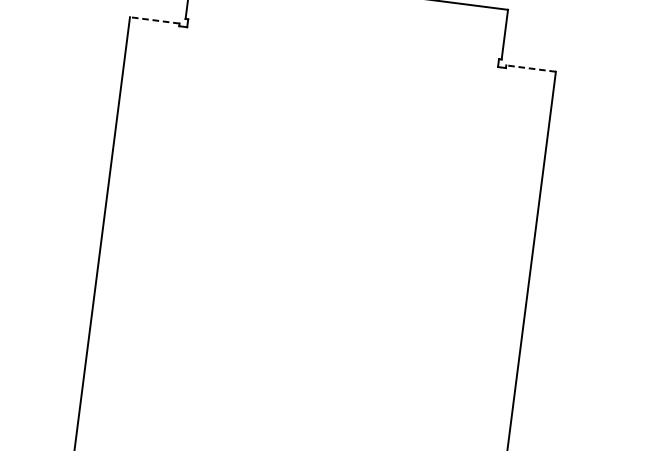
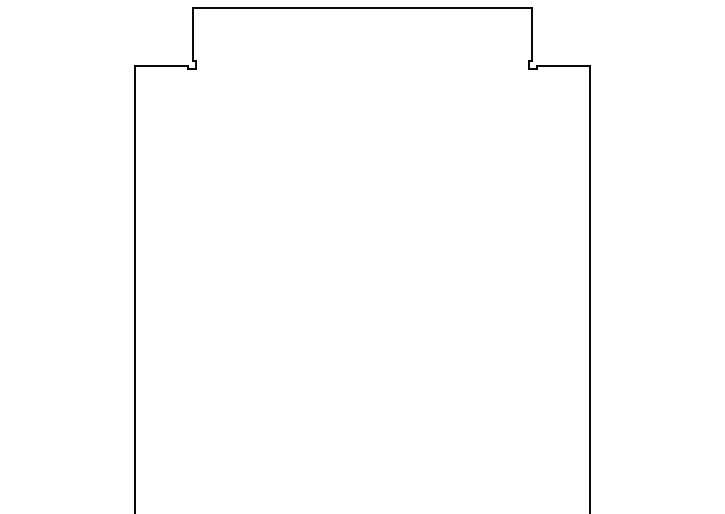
line: (155, 20) -> (161, 66), dashed -> solid
line: (530, 68) -> (563, 66), dashed -> solid

